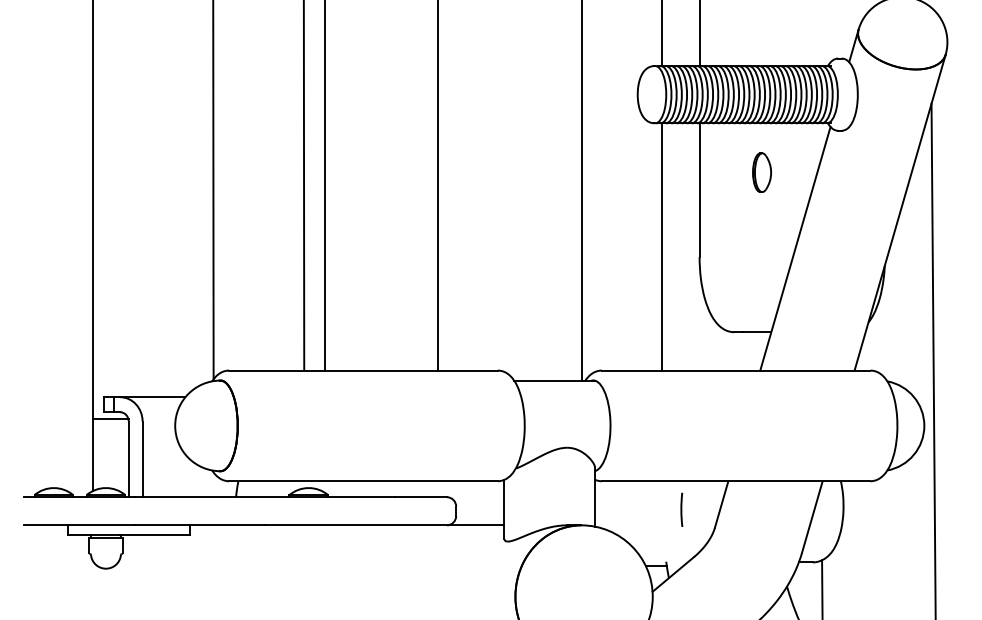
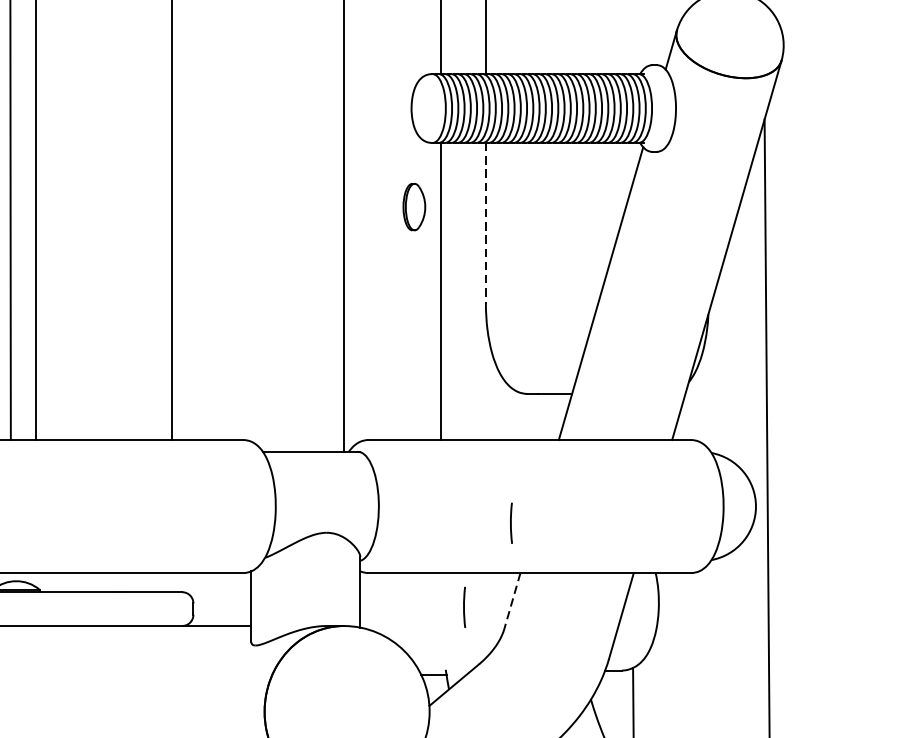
part: (761, 172) -> (413, 206), moved
line: (699, 190) -> (485, 223), solid -> dashed
line: (720, 439) -> (511, 522), added
line: (721, 505) -> (512, 602), solid -> dashed

